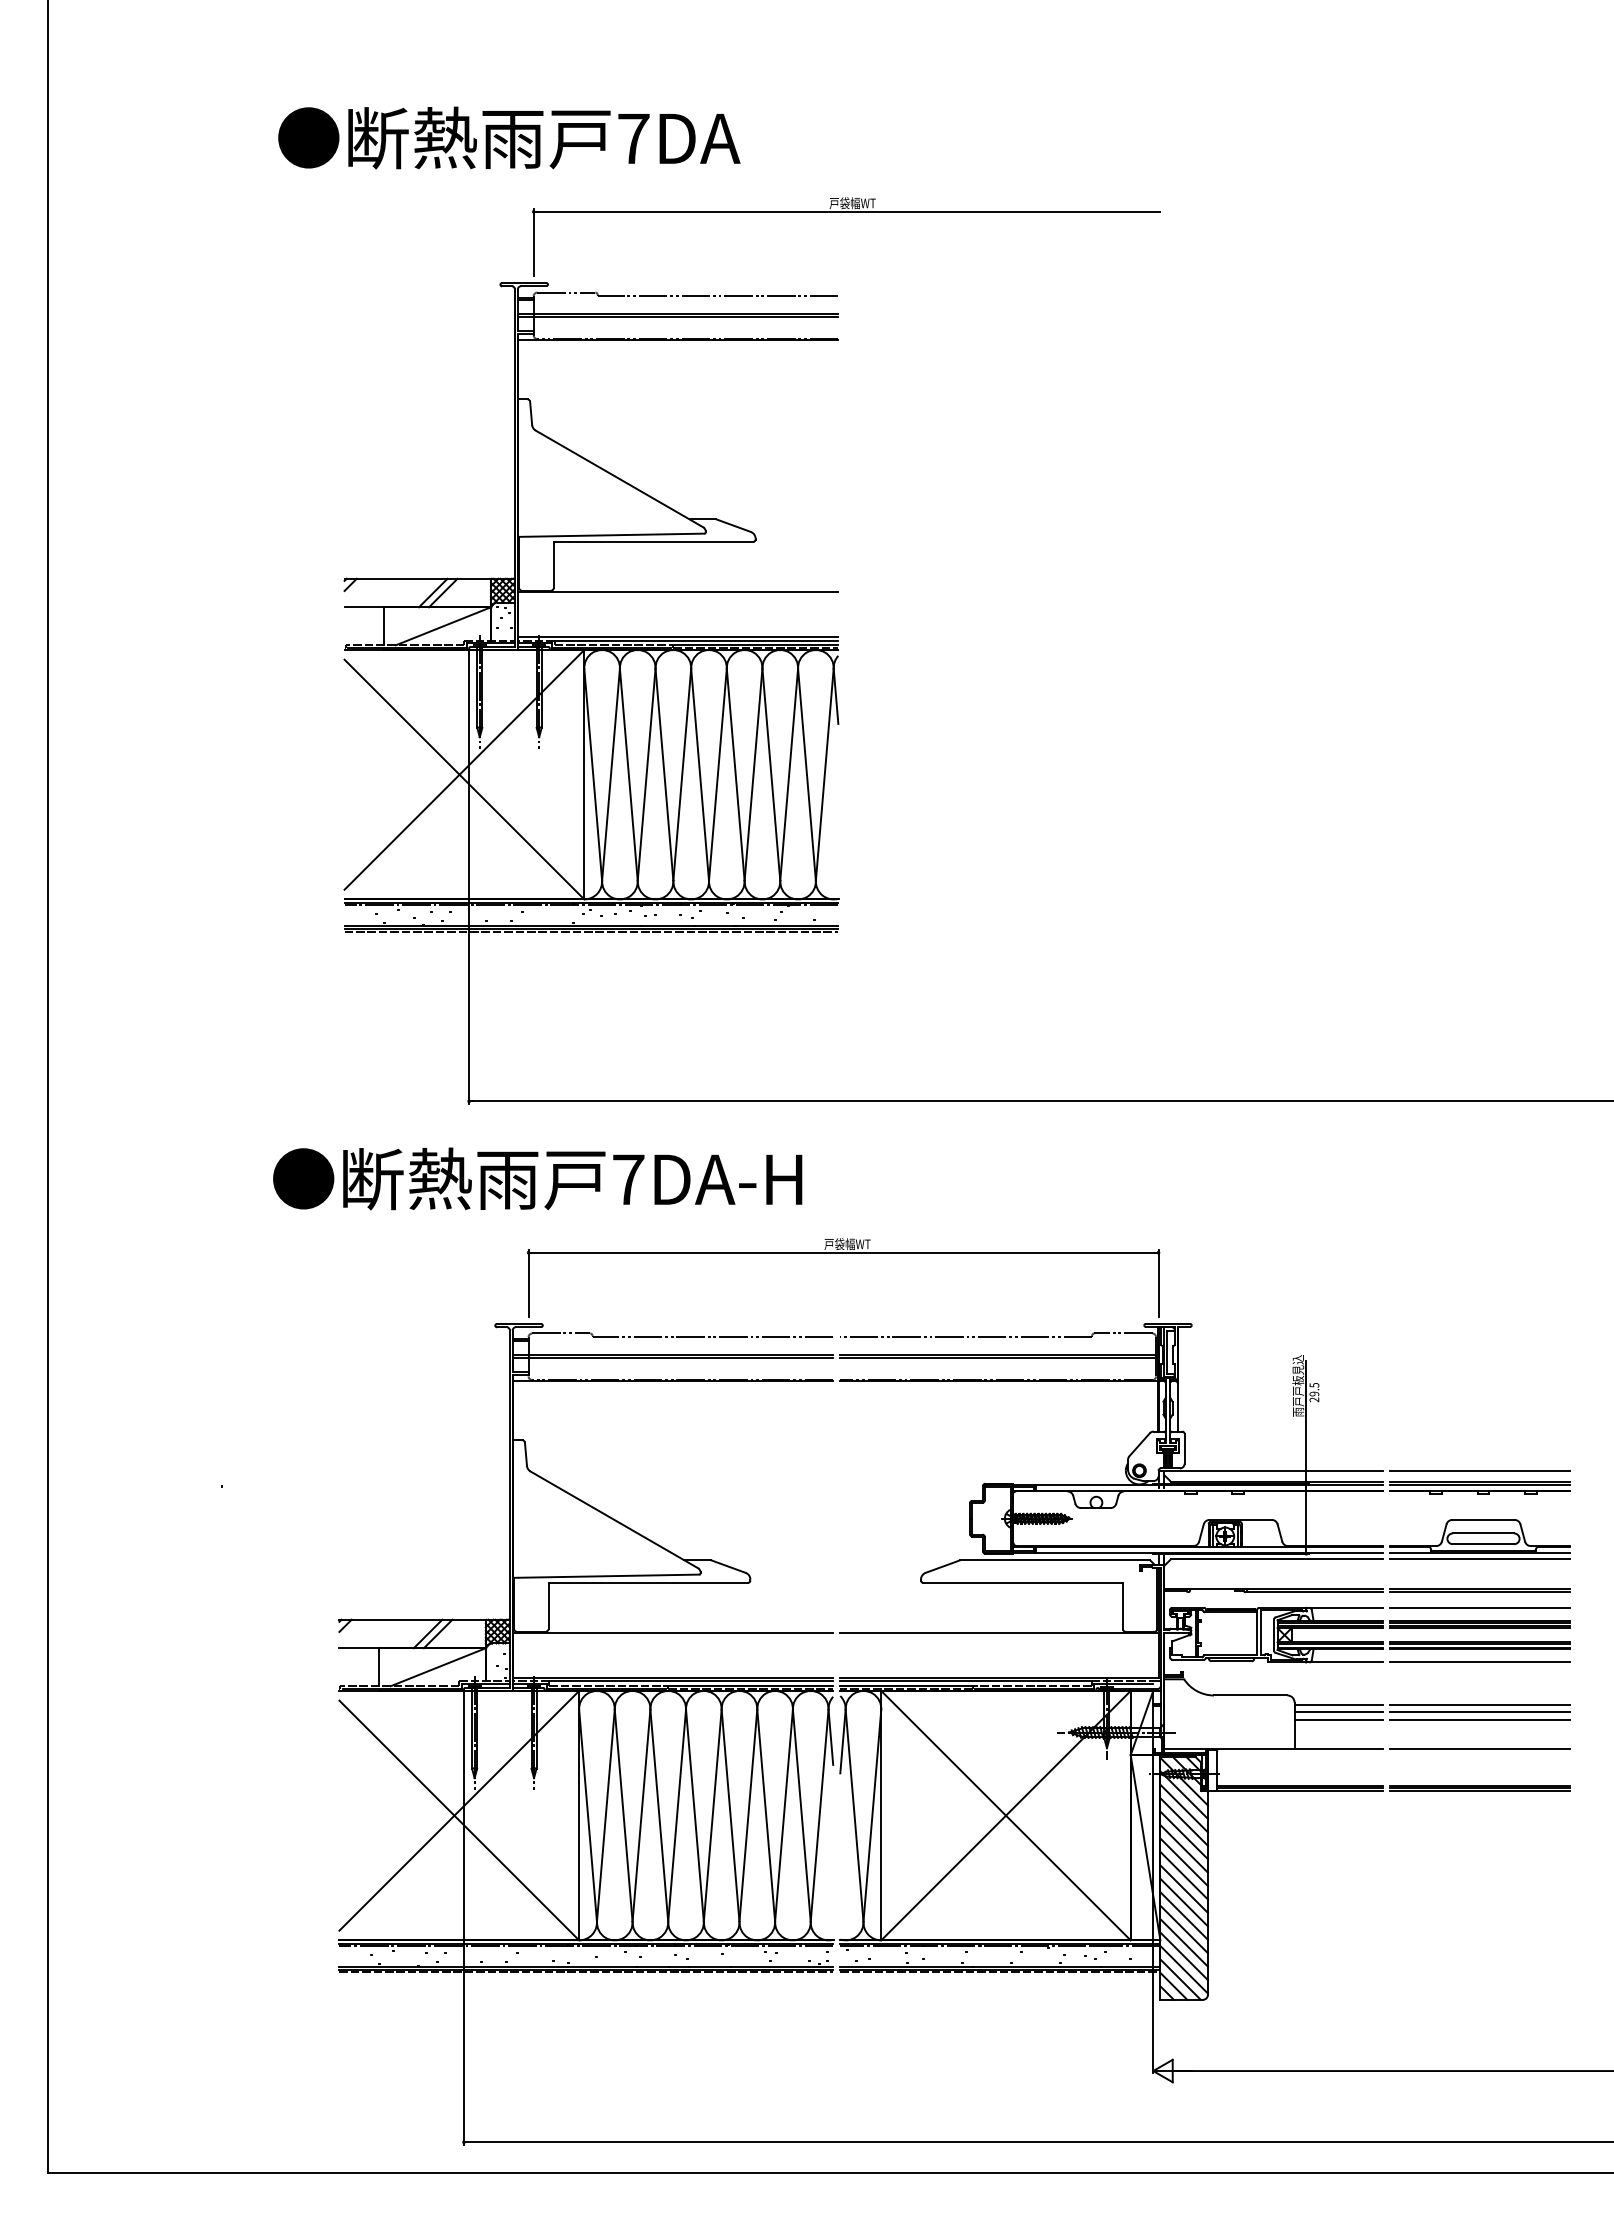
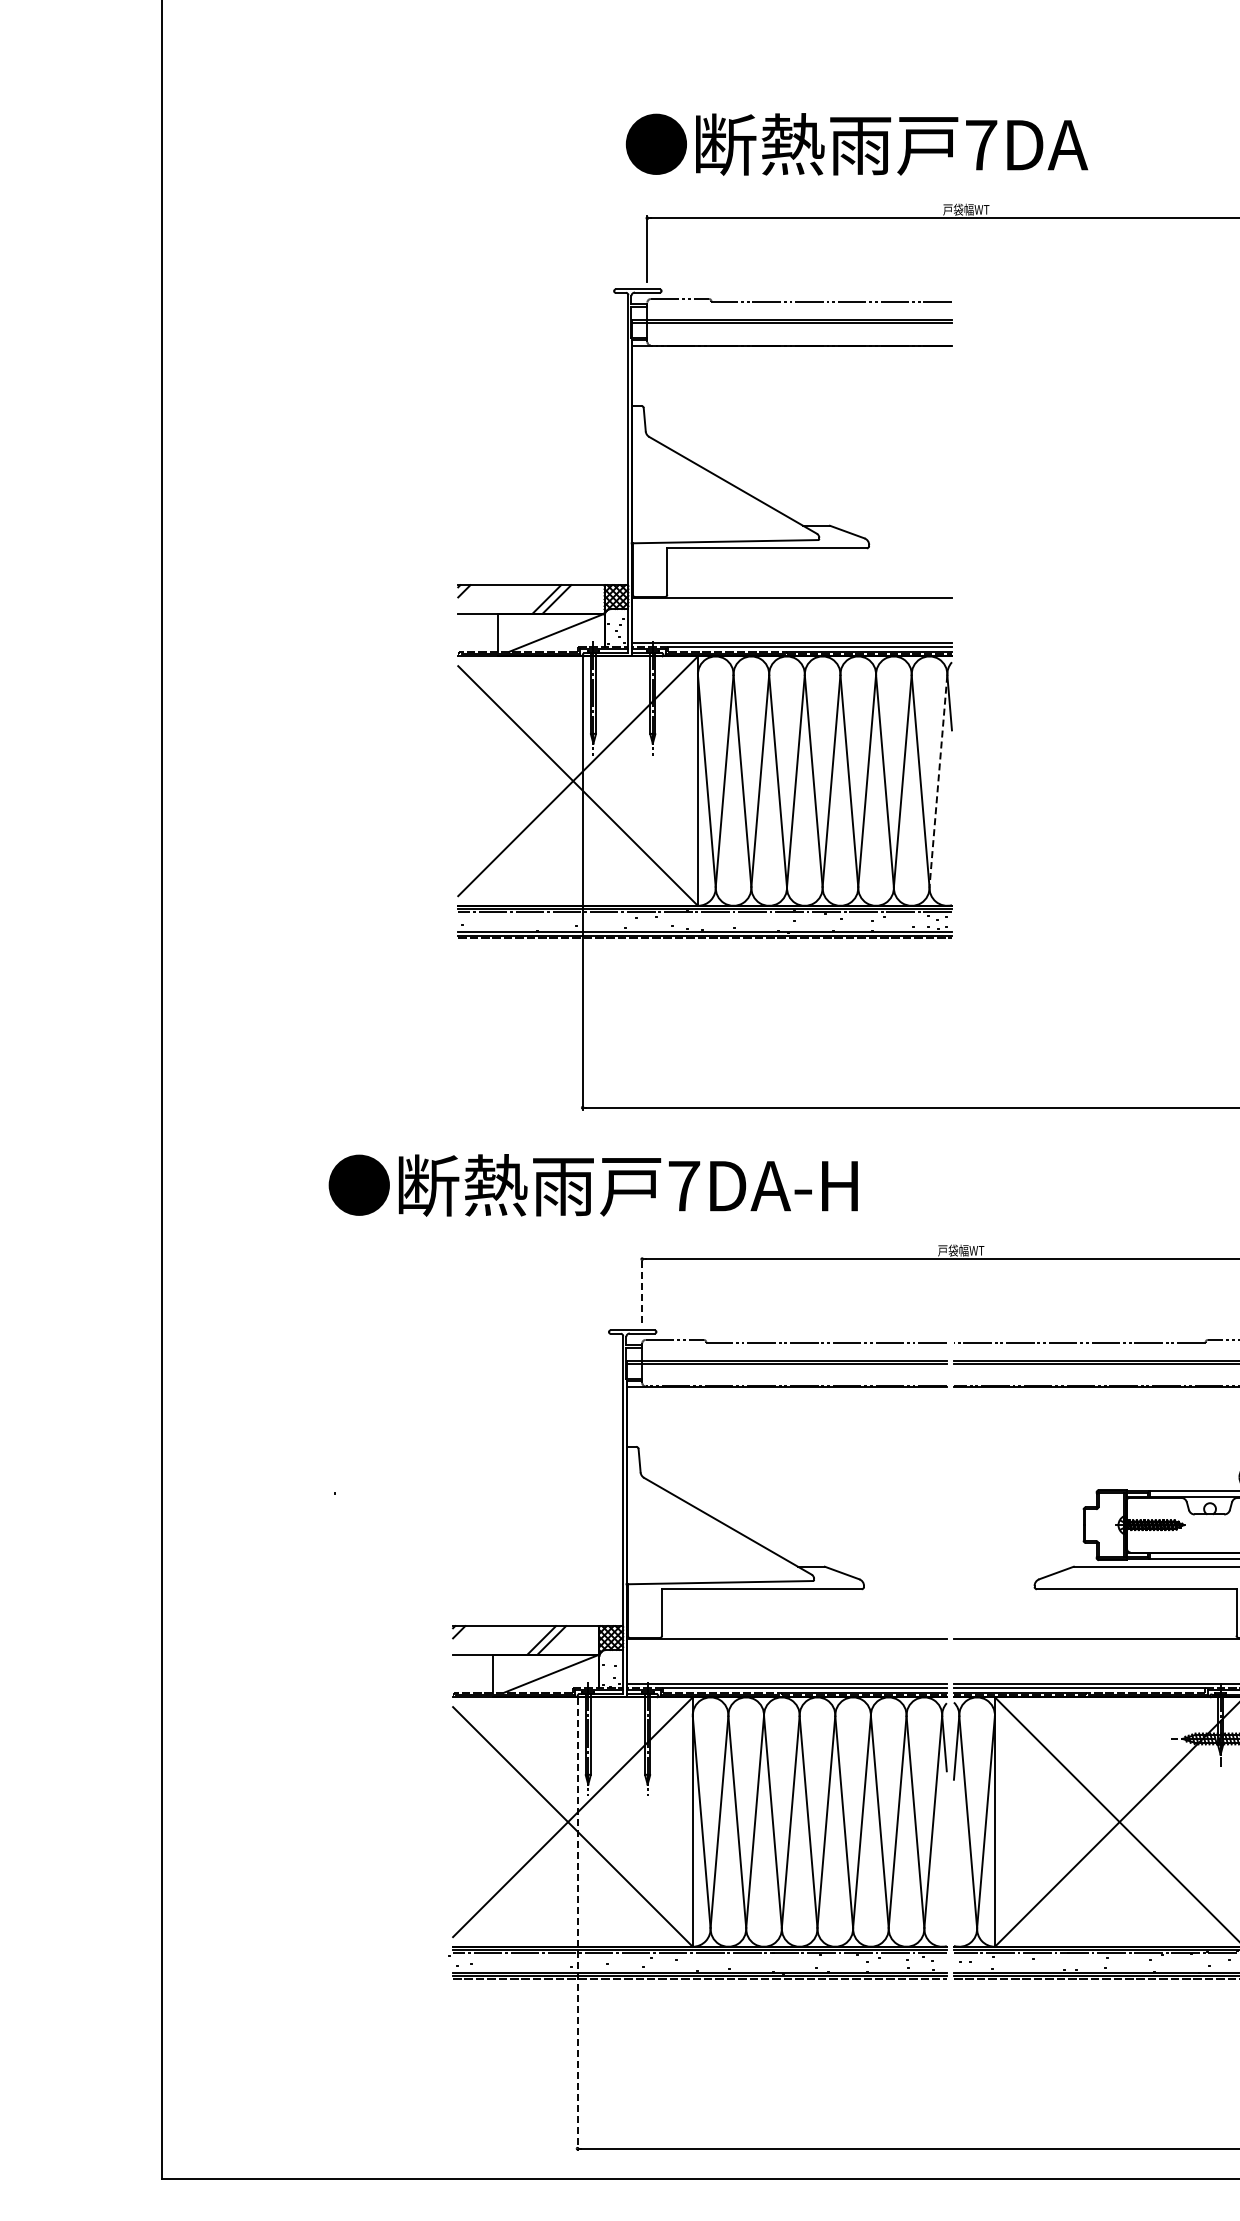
text: (509, 137) -> (857, 143), moved
line: (824, 774) -> (938, 780), solid -> dashed
text: (537, 1178) -> (593, 1184), moved
line: (528, 1283) -> (642, 1289), solid -> dashed
line: (463, 1918) -> (577, 1924), solid -> dashed

